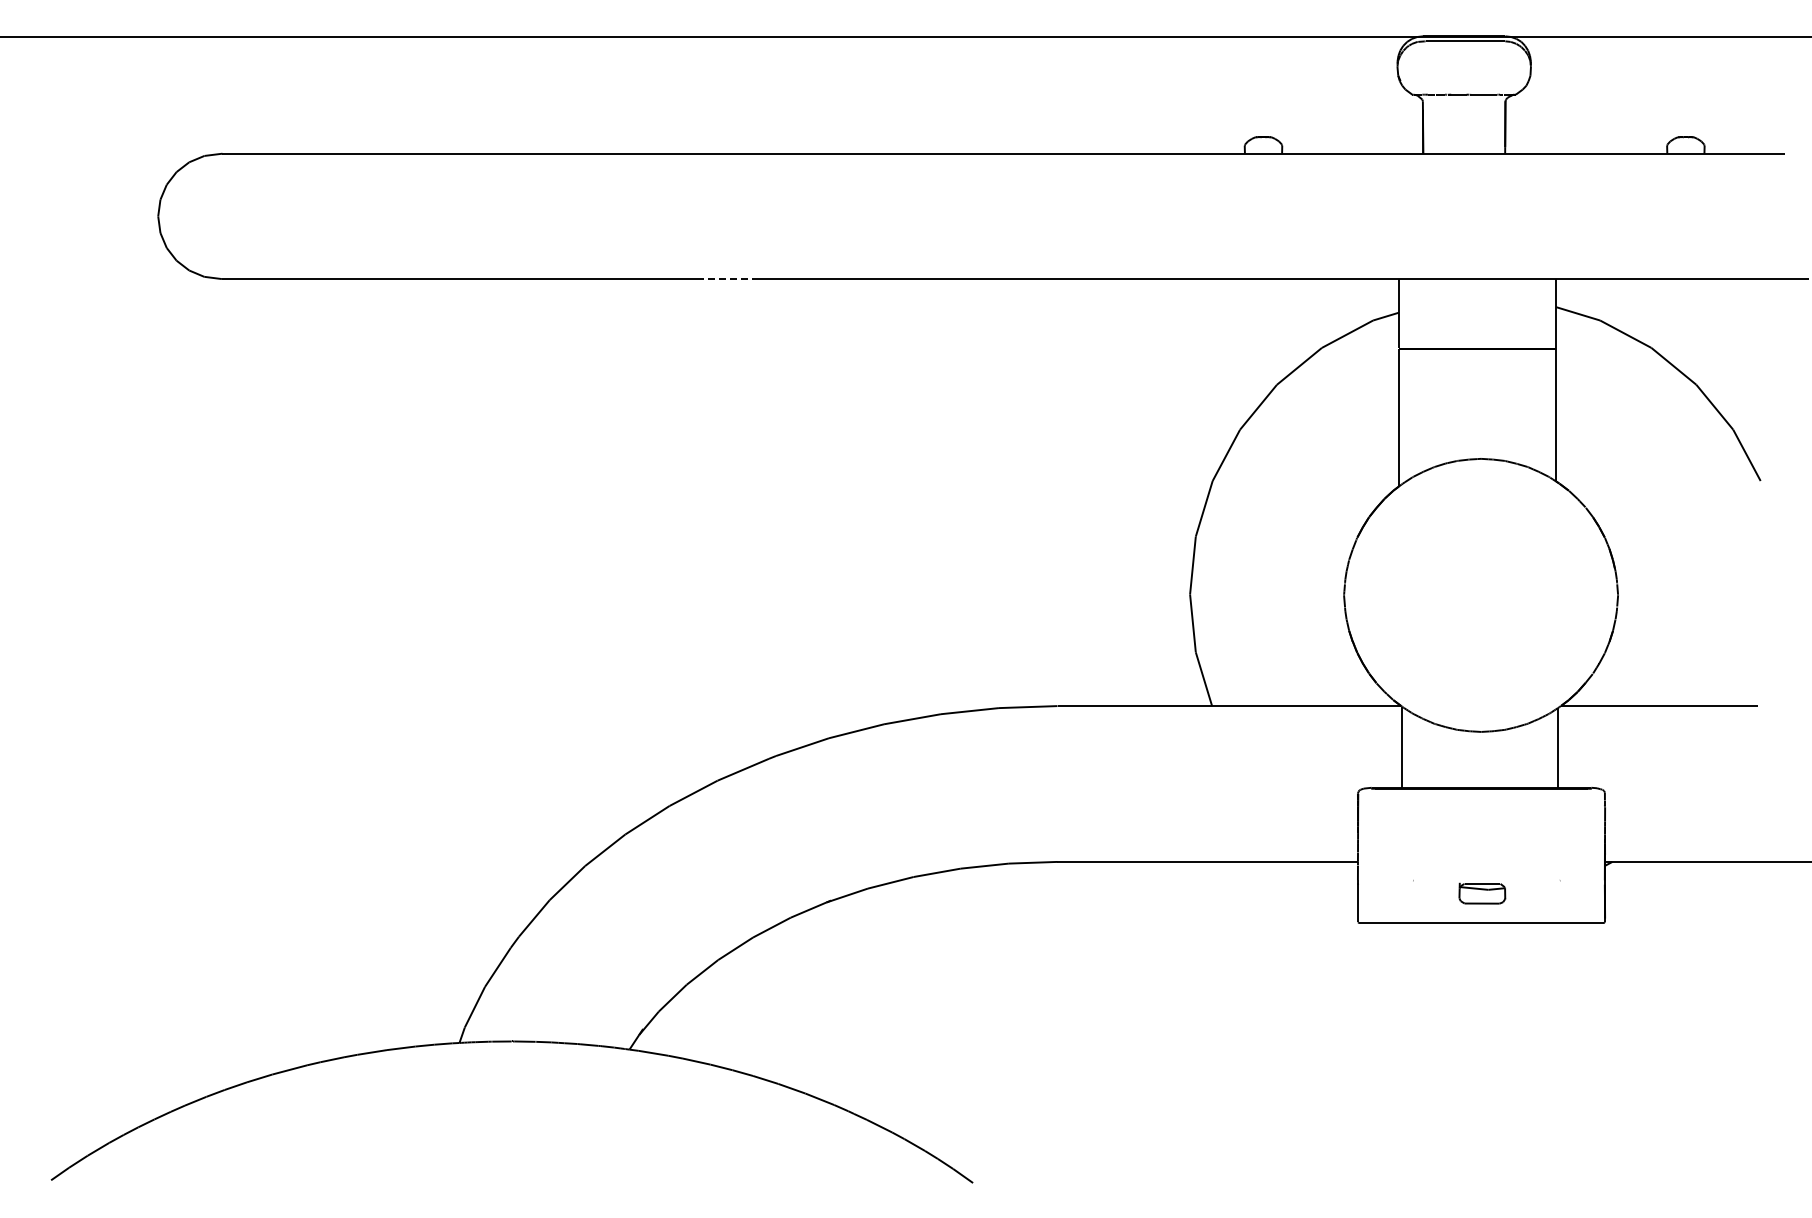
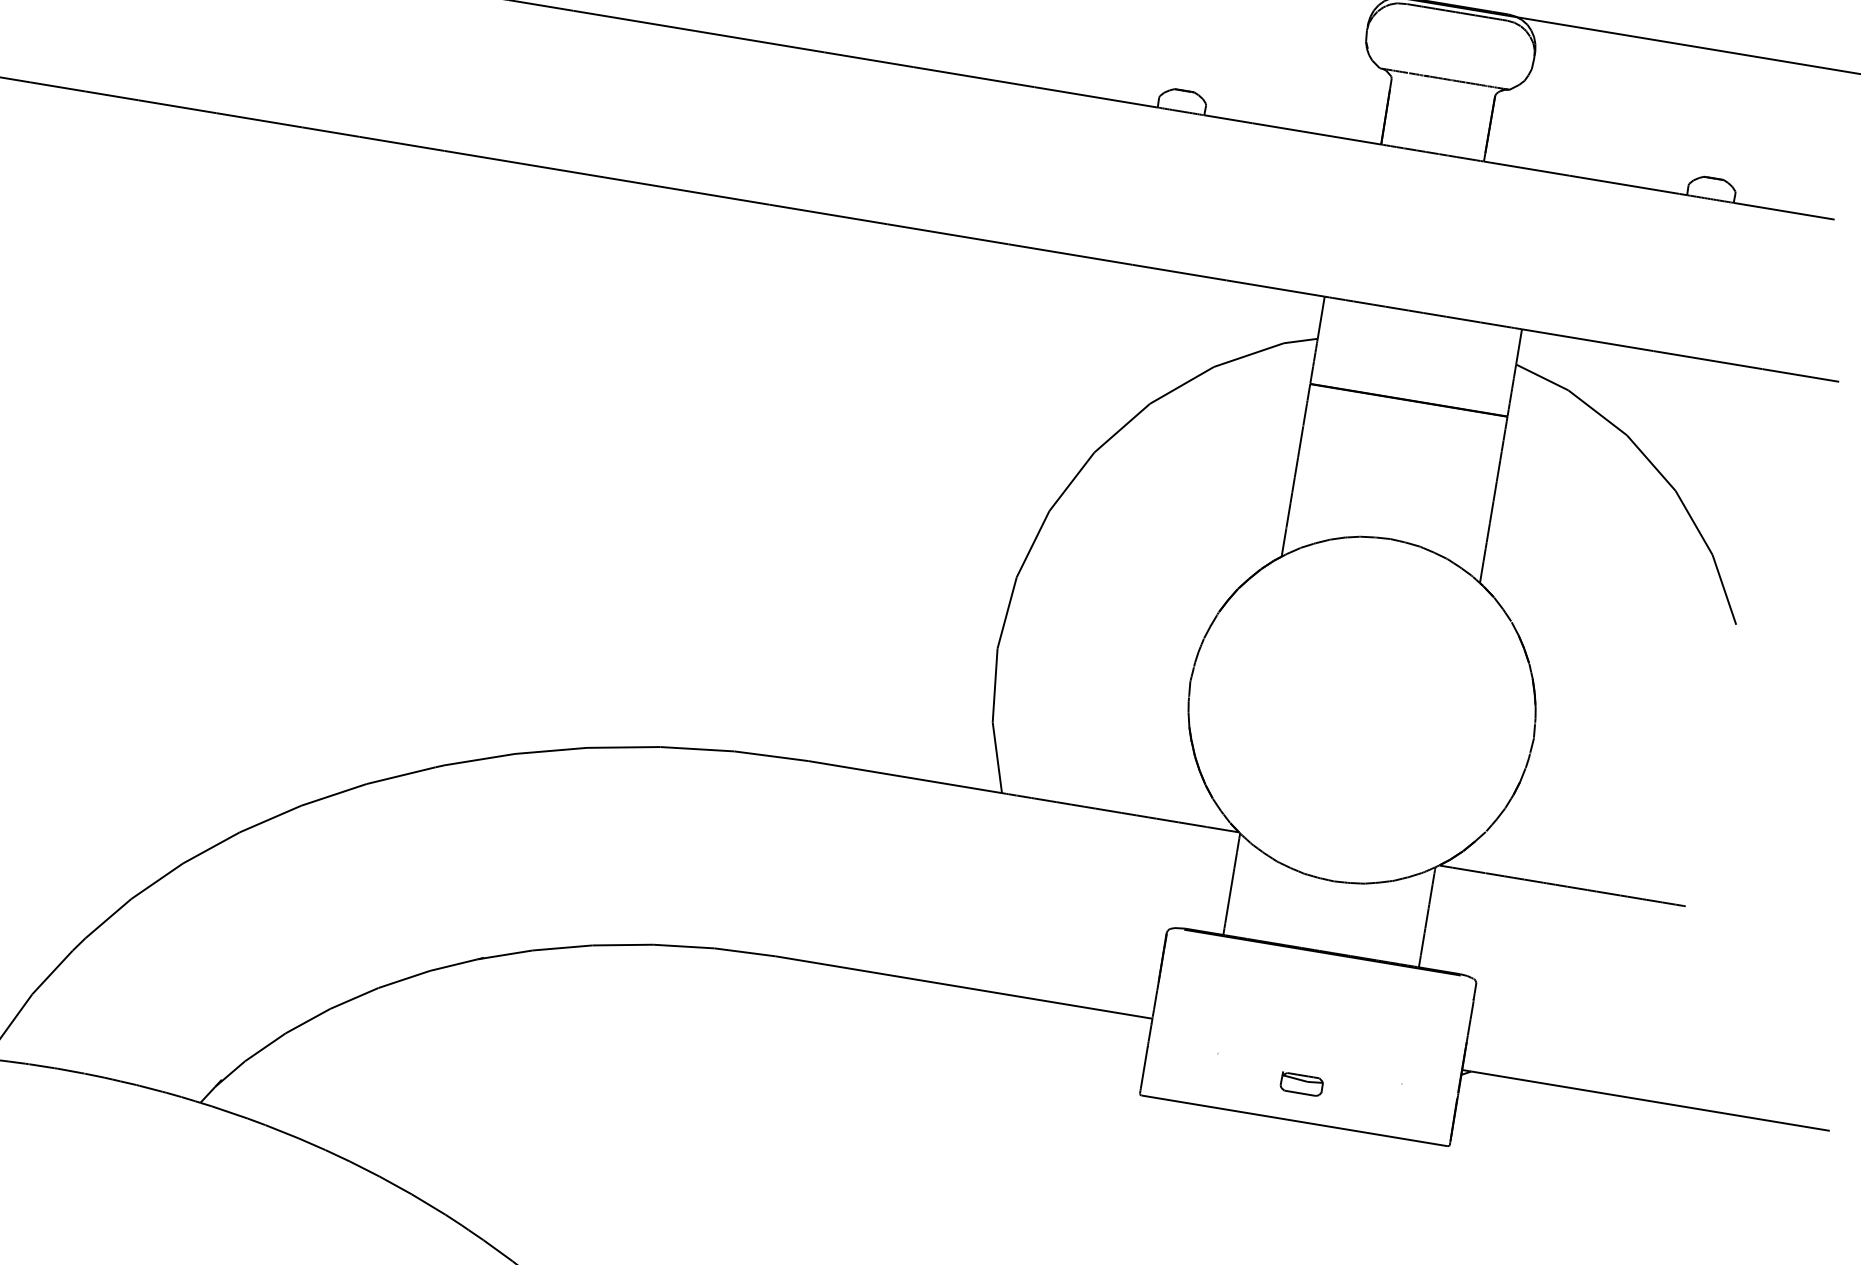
line: (727, 279) -> (483, 157), dashed -> solid
part: (1482, 893) -> (1302, 1084), size x0.71

